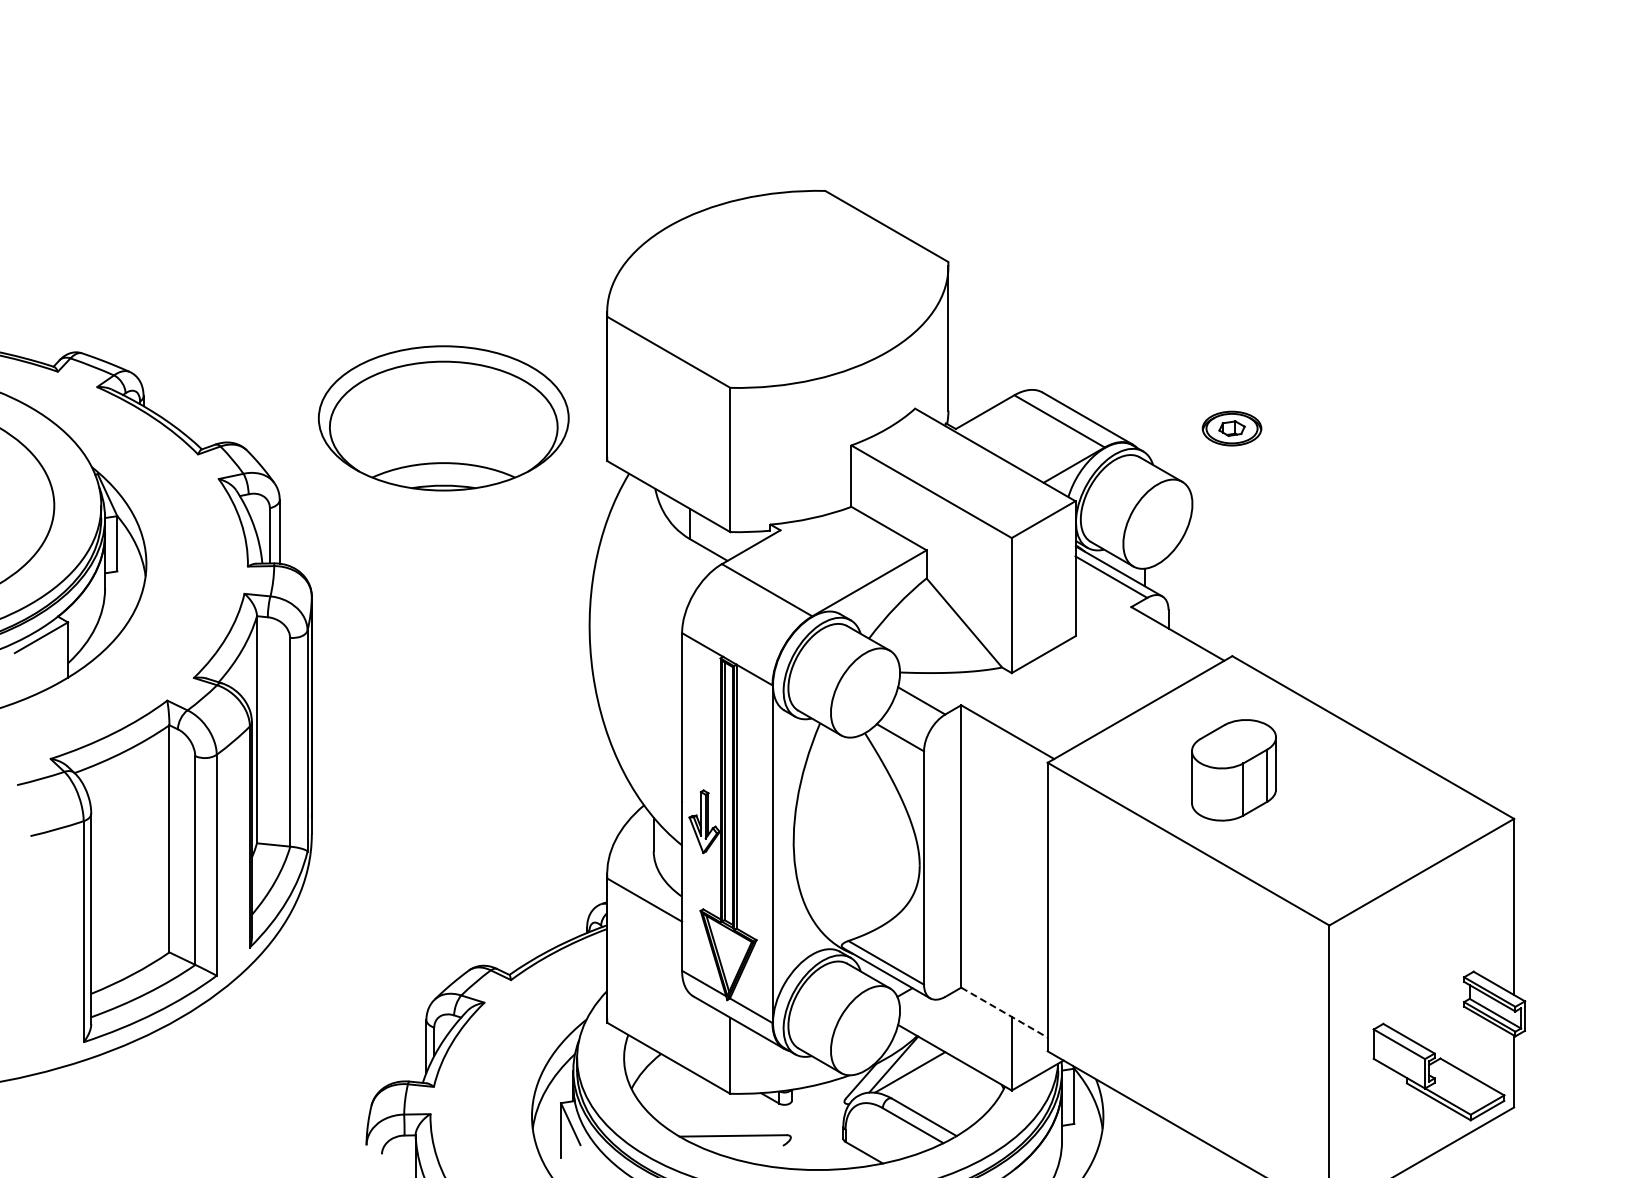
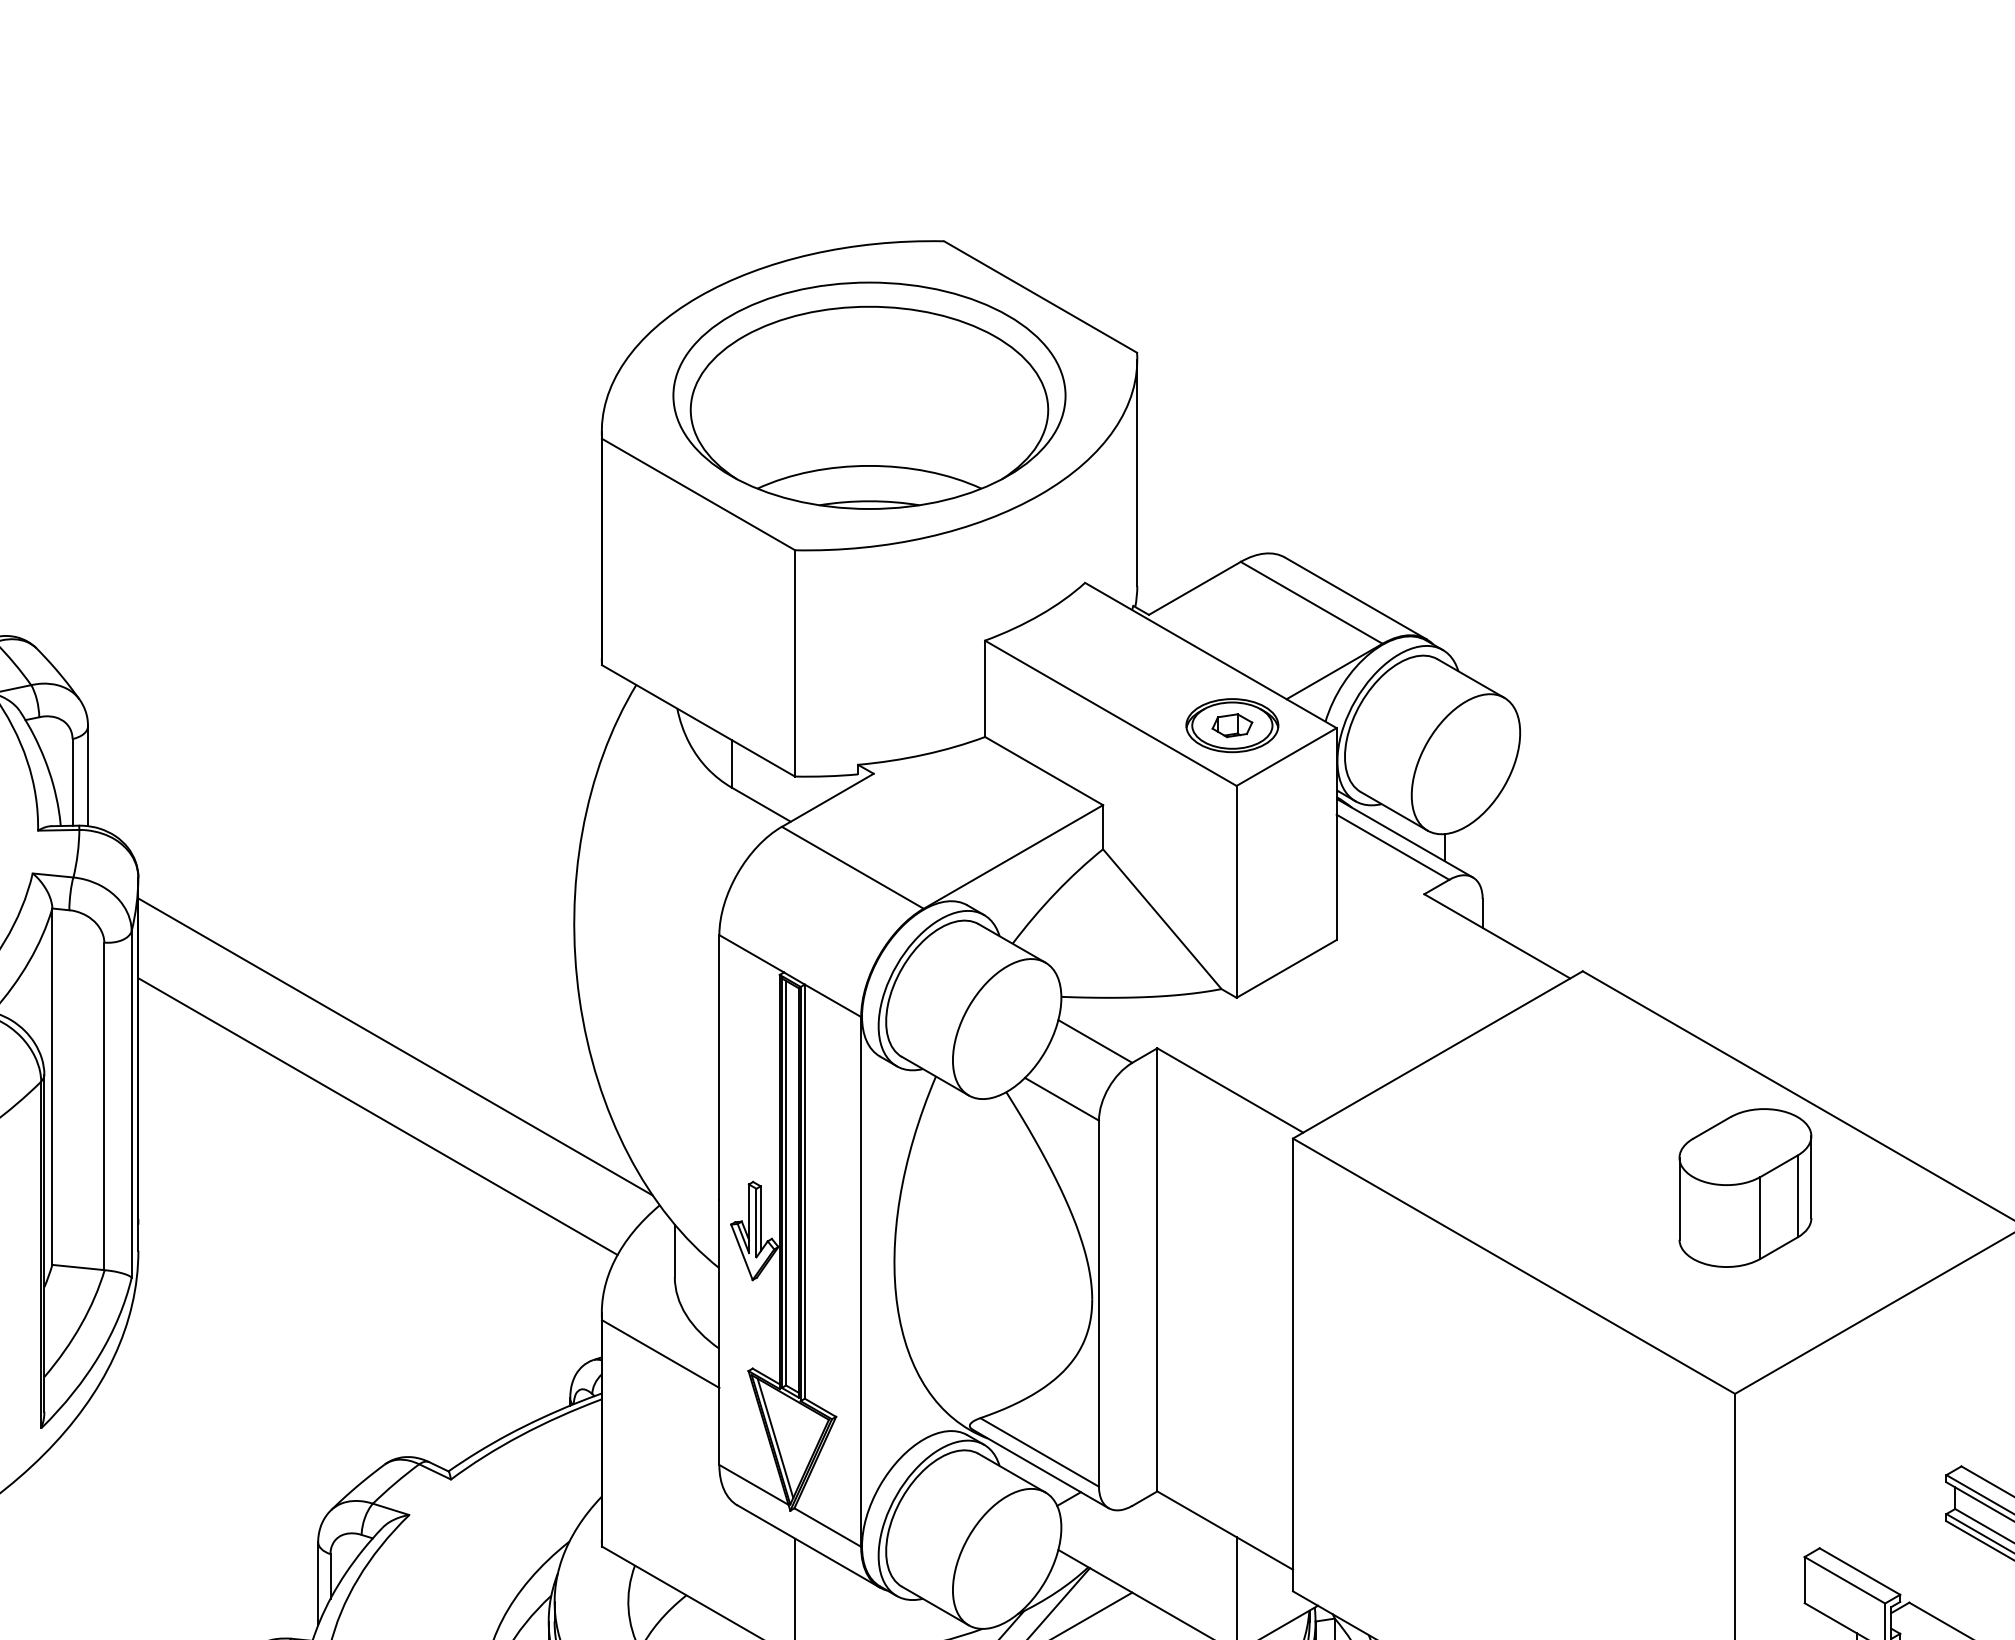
part: (443, 418) -> (869, 395), moved
part: (1231, 428) -> (1231, 725), moved
line: (475, 704) -> (395, 1047), added
line: (464, 748) -> (377, 1116), added
part: (1233, 770) -> (1744, 1188), moved
line: (1004, 1012) -> (1225, 1530), dashed -> solid

